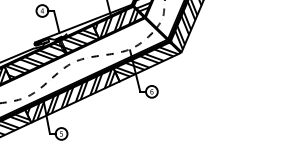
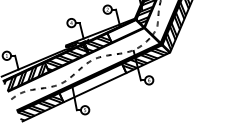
hatch: (118, 22) -> (125, 31), removed
hatch: (73, 94) -> (93, 82), removed

